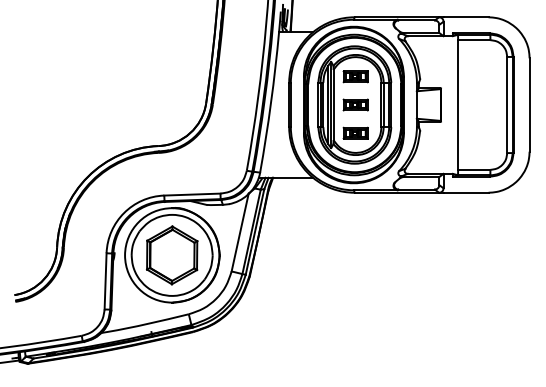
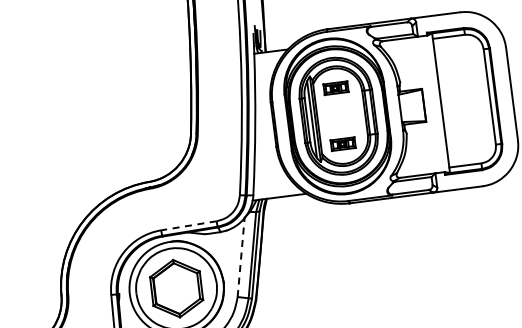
part: (355, 104) -> (339, 115), removed
line: (191, 194) -> (188, 225), solid -> dashed
line: (240, 232) -> (241, 257), solid -> dashed

